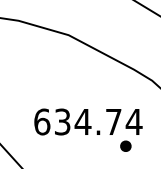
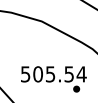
text: (76, 122) -> (46, 74), 634.74 -> 505.54

